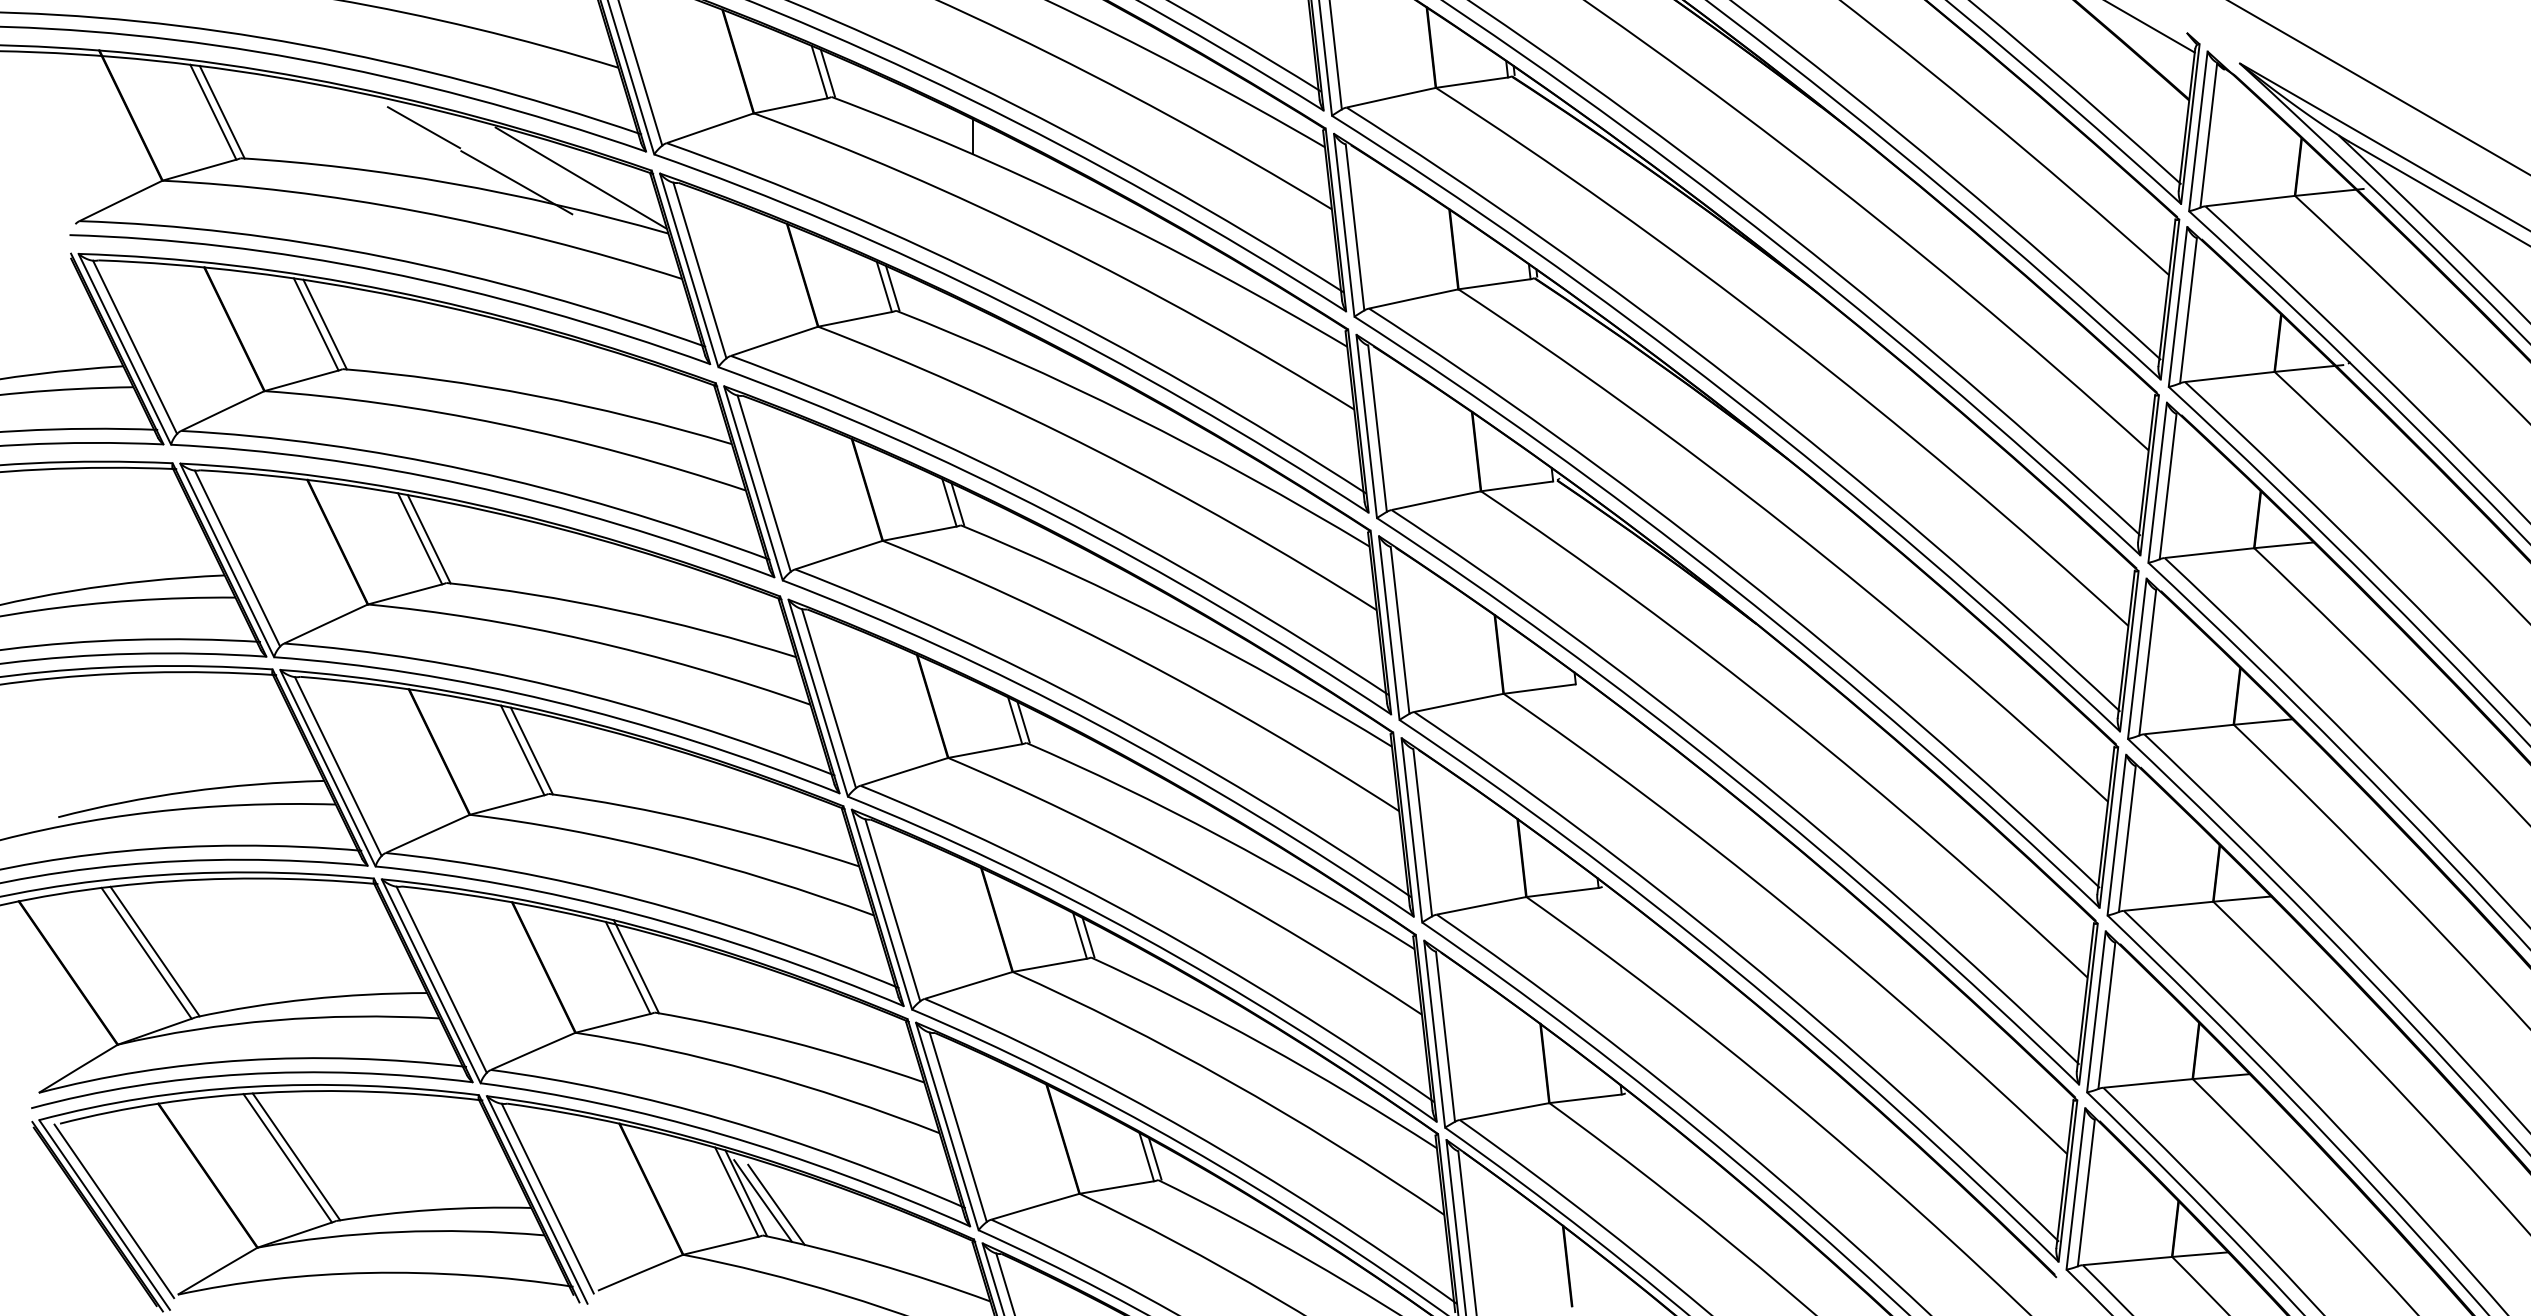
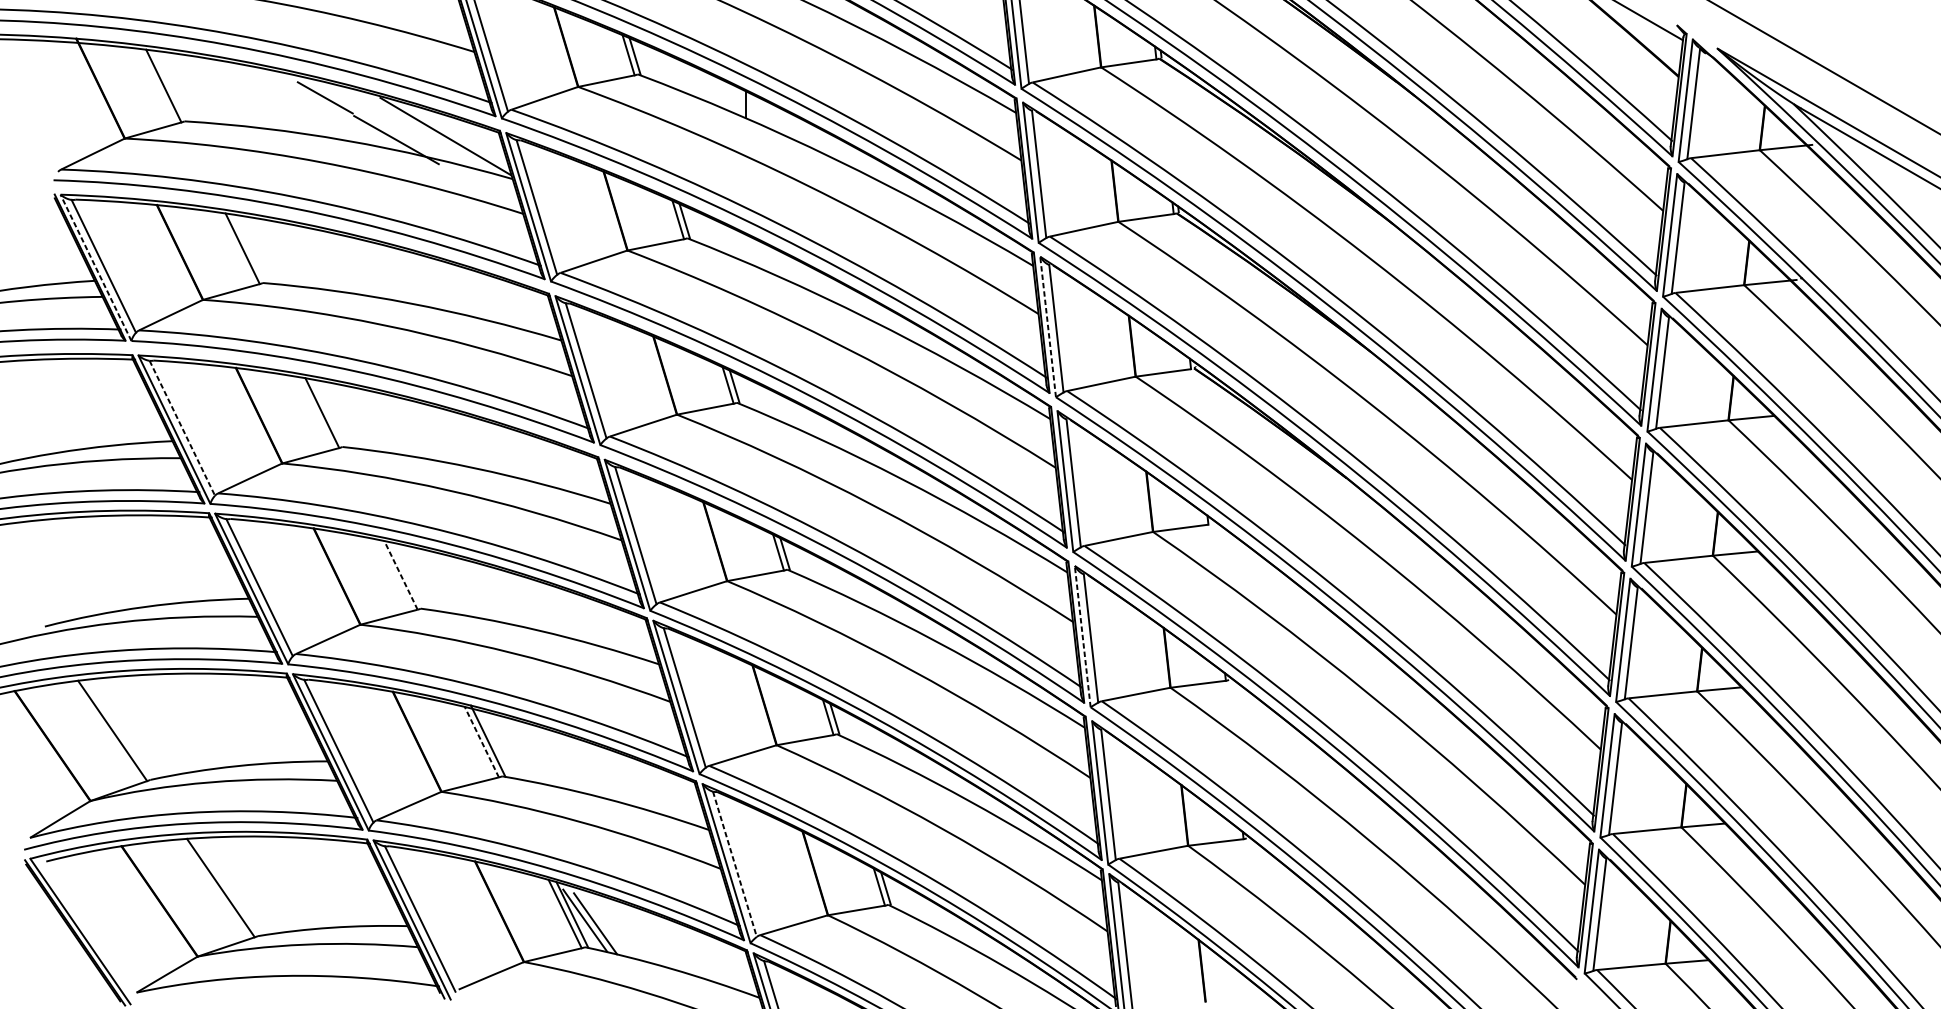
line: (221, 111) -> (170, 85), removed
line: (324, 324) -> (249, 248), removed
line: (124, 348) -> (95, 267), solid -> dashed
line: (1366, 425) -> (1047, 326), solid -> dashed
line: (428, 539) -> (328, 413), removed
line: (237, 558) -> (182, 428), solid -> dashed
line: (522, 750) -> (400, 575), solid -> dashed
line: (531, 750) -> (407, 575), removed
line: (1411, 830) -> (1082, 636), solid -> dashed
line: (154, 951) -> (118, 729), removed
line: (627, 967) -> (481, 741), solid -> dashed
line: (958, 1127) -> (735, 864), solid -> dashed
line: (296, 1156) -> (227, 886), removed
line: (114, 1211) -> (88, 928), removed

